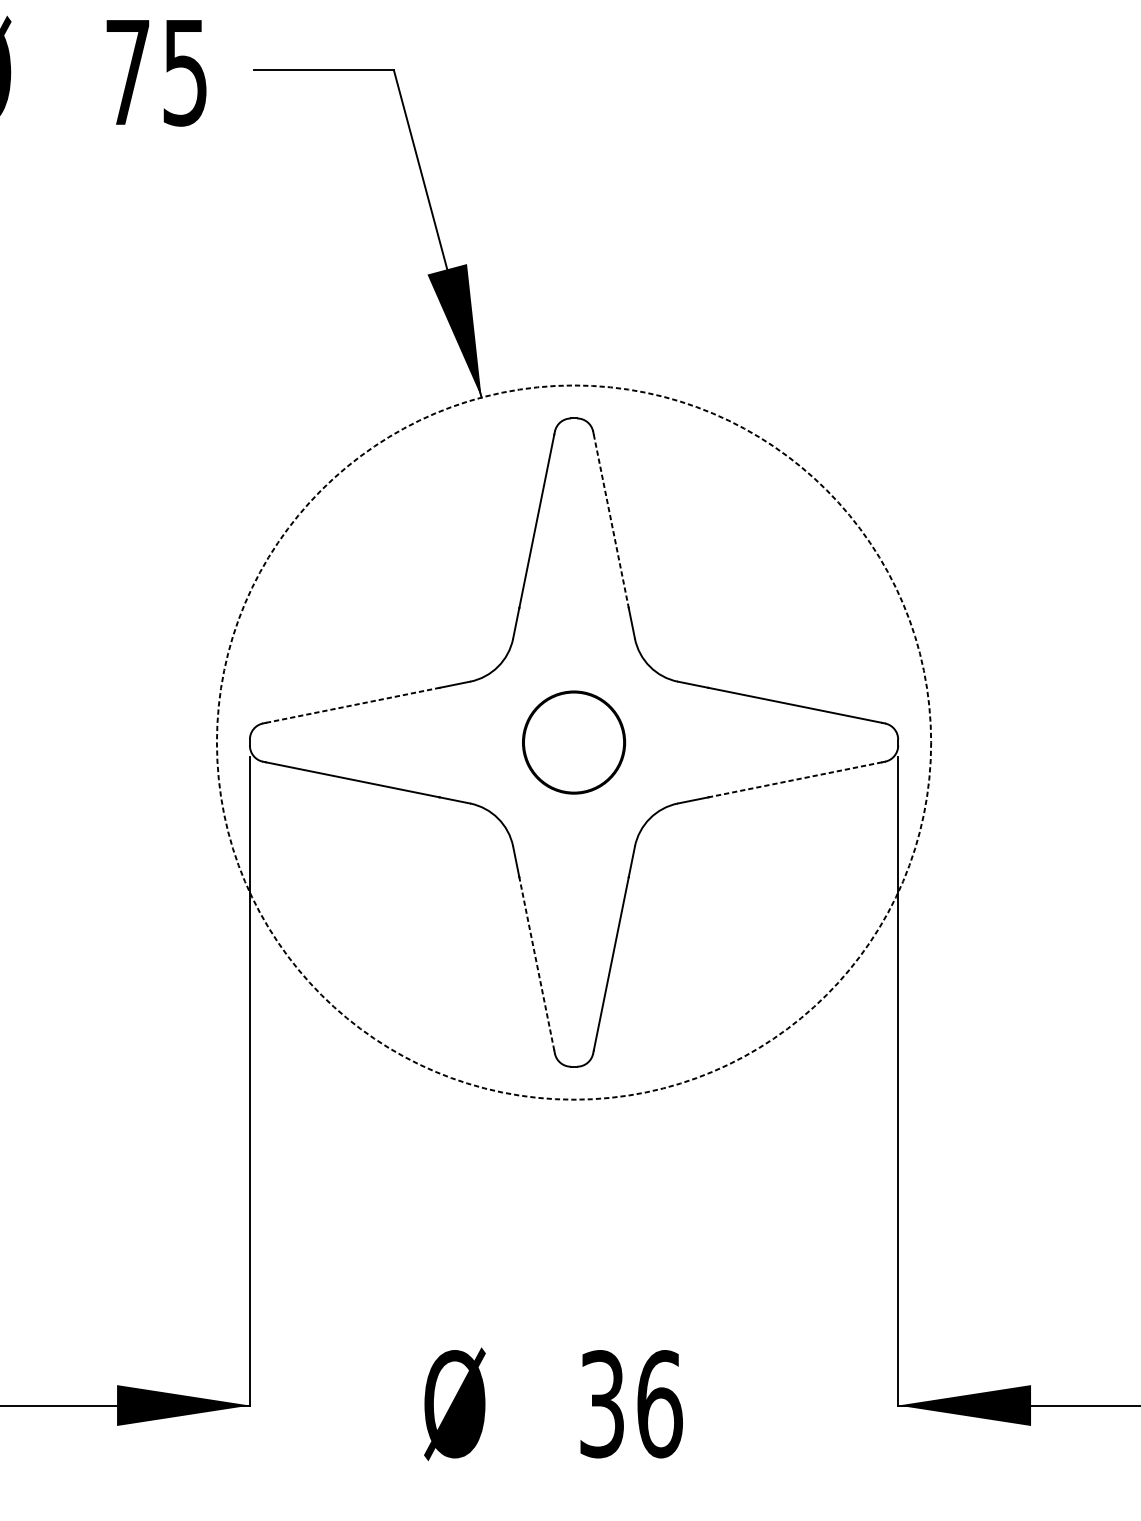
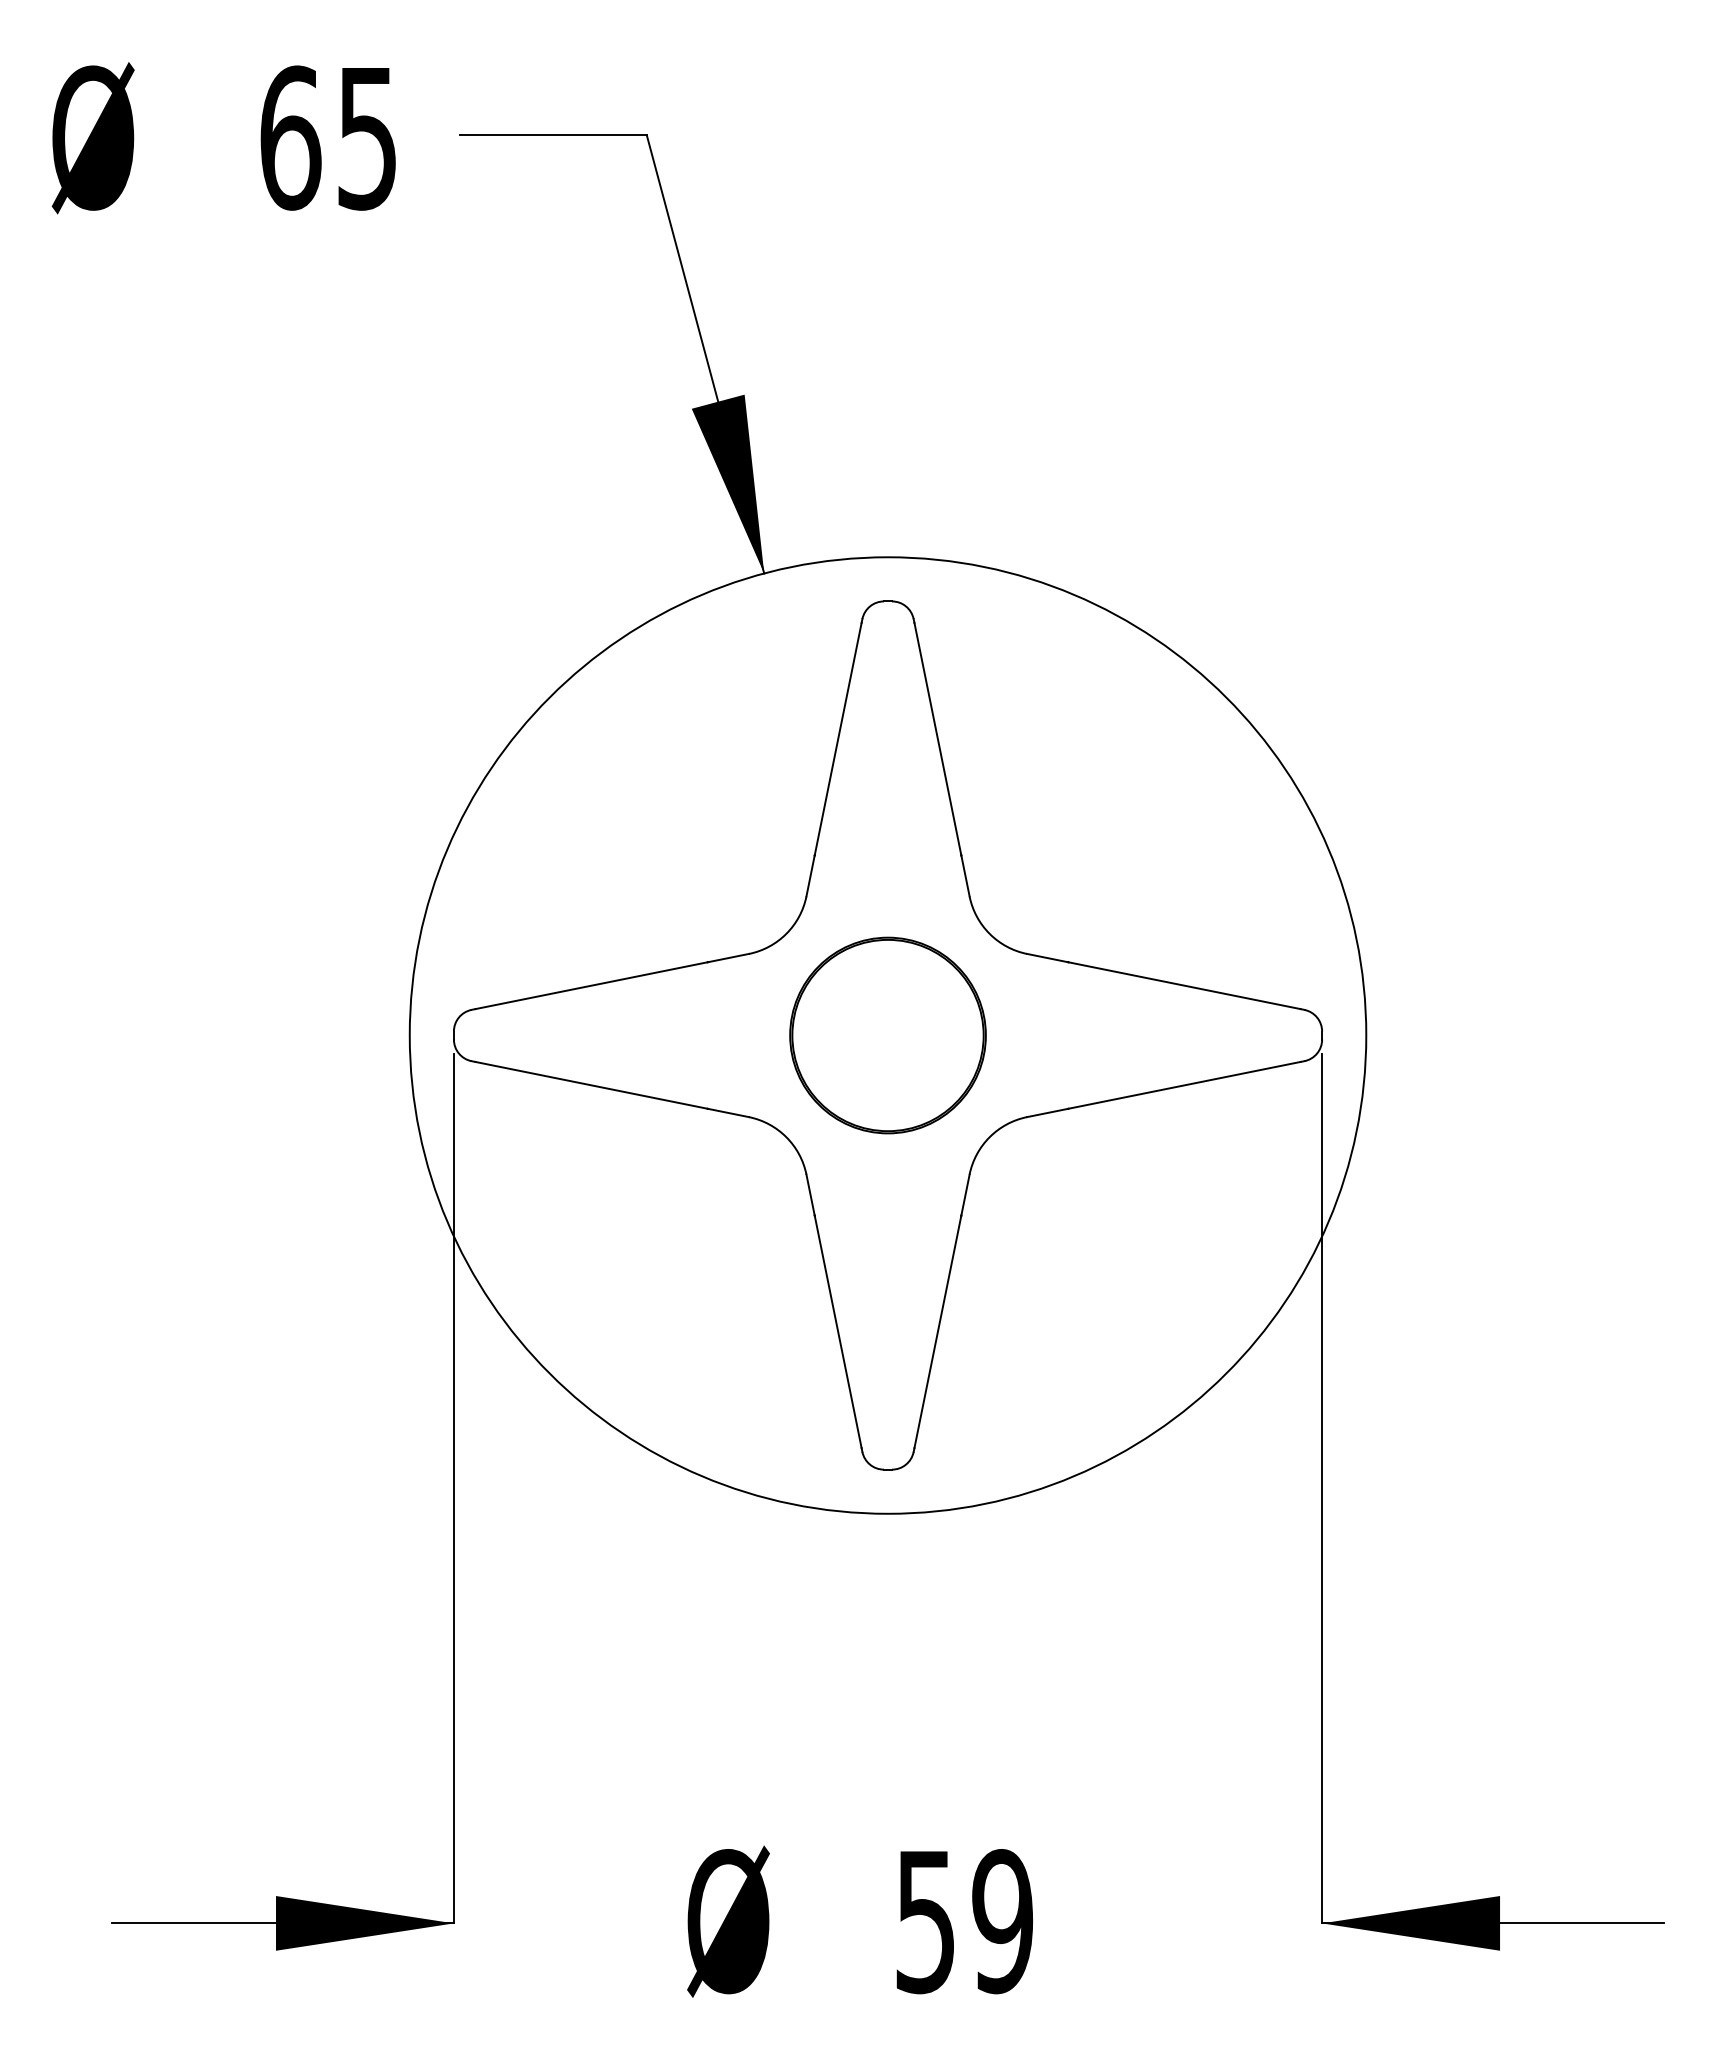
text: (127, 72) -> (290, 137), 75 -> 65
line: (610, 521) -> (937, 739), dashed -> solid
line: (353, 705) -> (592, 985), dashed -> solid
circle: (573, 742) -> (887, 1035), dashed -> solid
part: (573, 742) -> (887, 1035), size x1.43
line: (795, 779) -> (1184, 1085), dashed -> solid
line: (537, 963) -> (838, 1331), dashed -> solid
text: (631, 1404) -> (964, 1921), 36 -> 59

